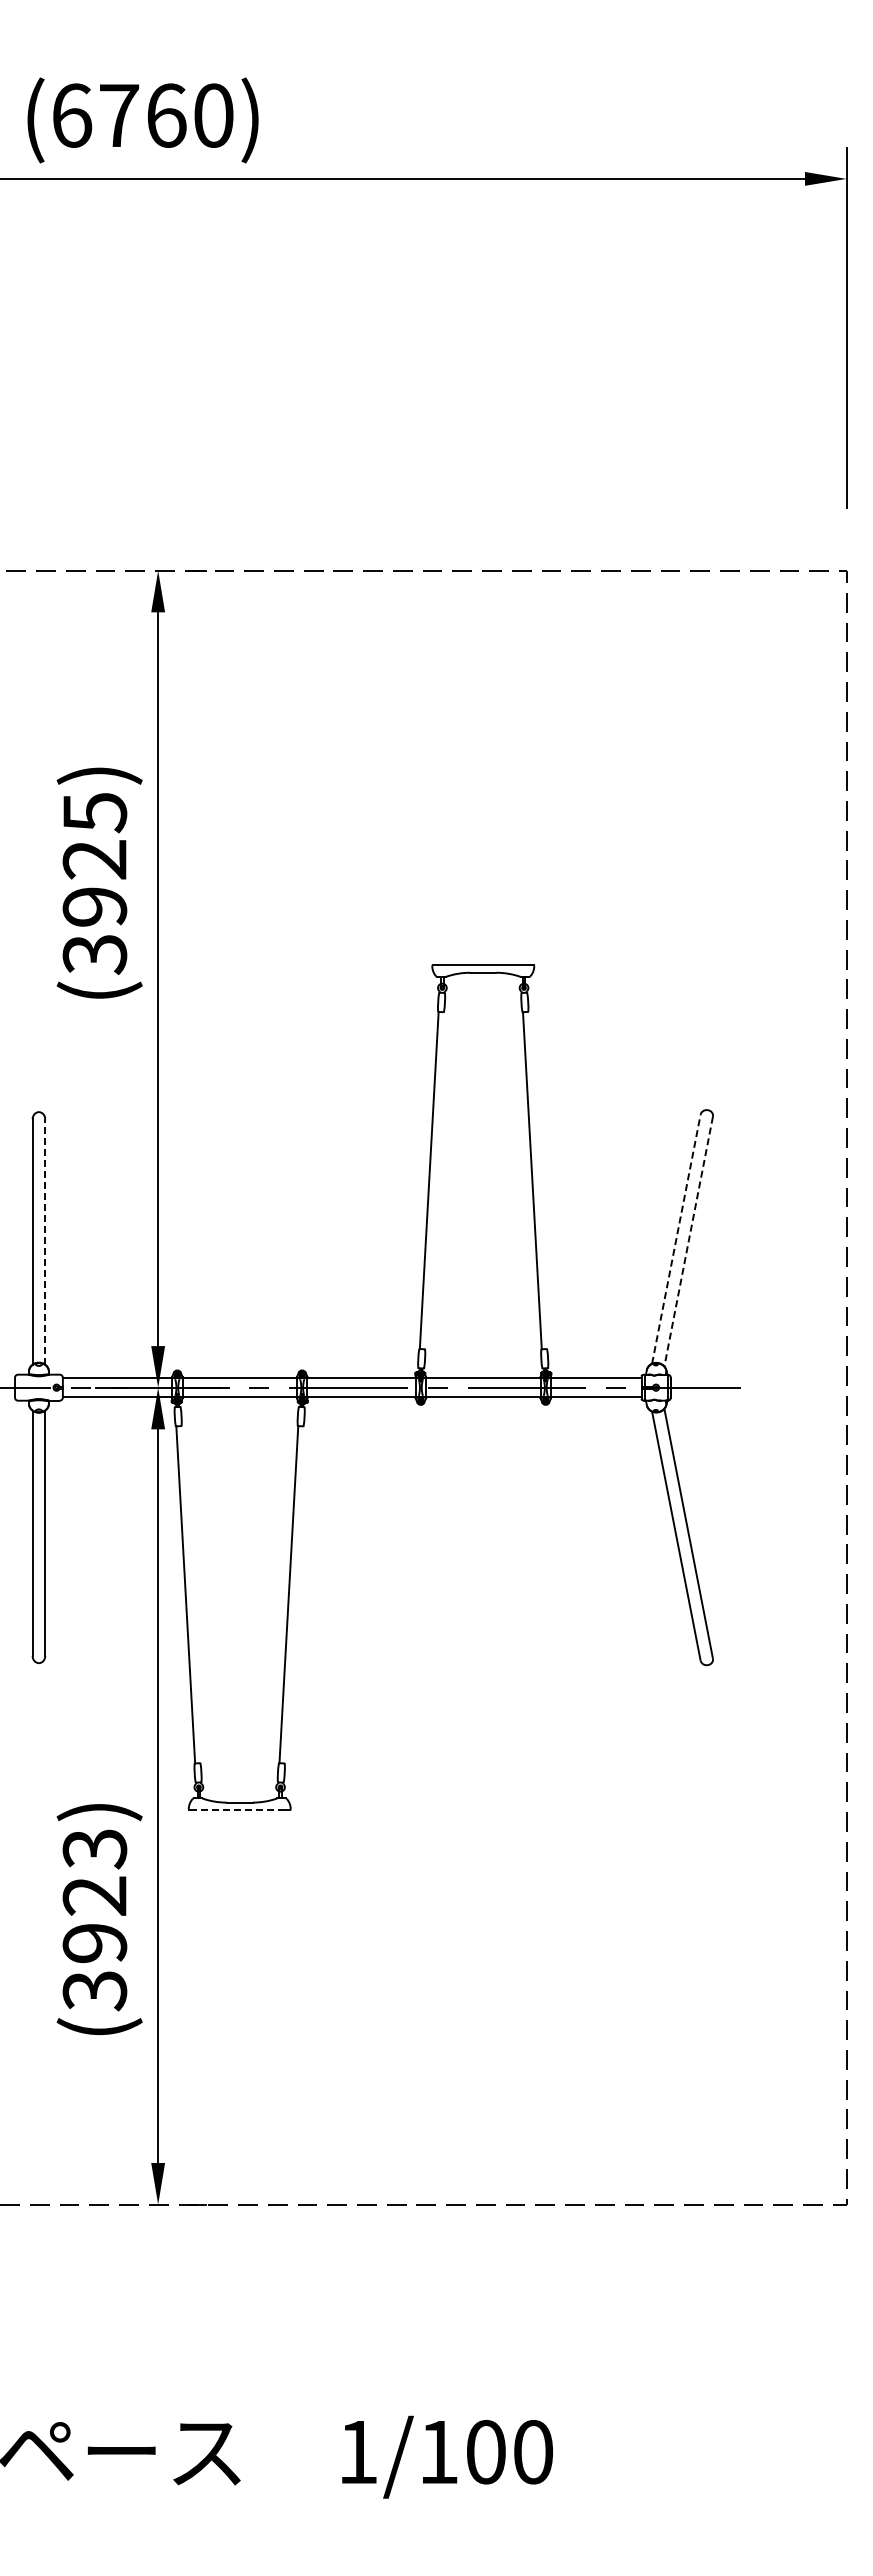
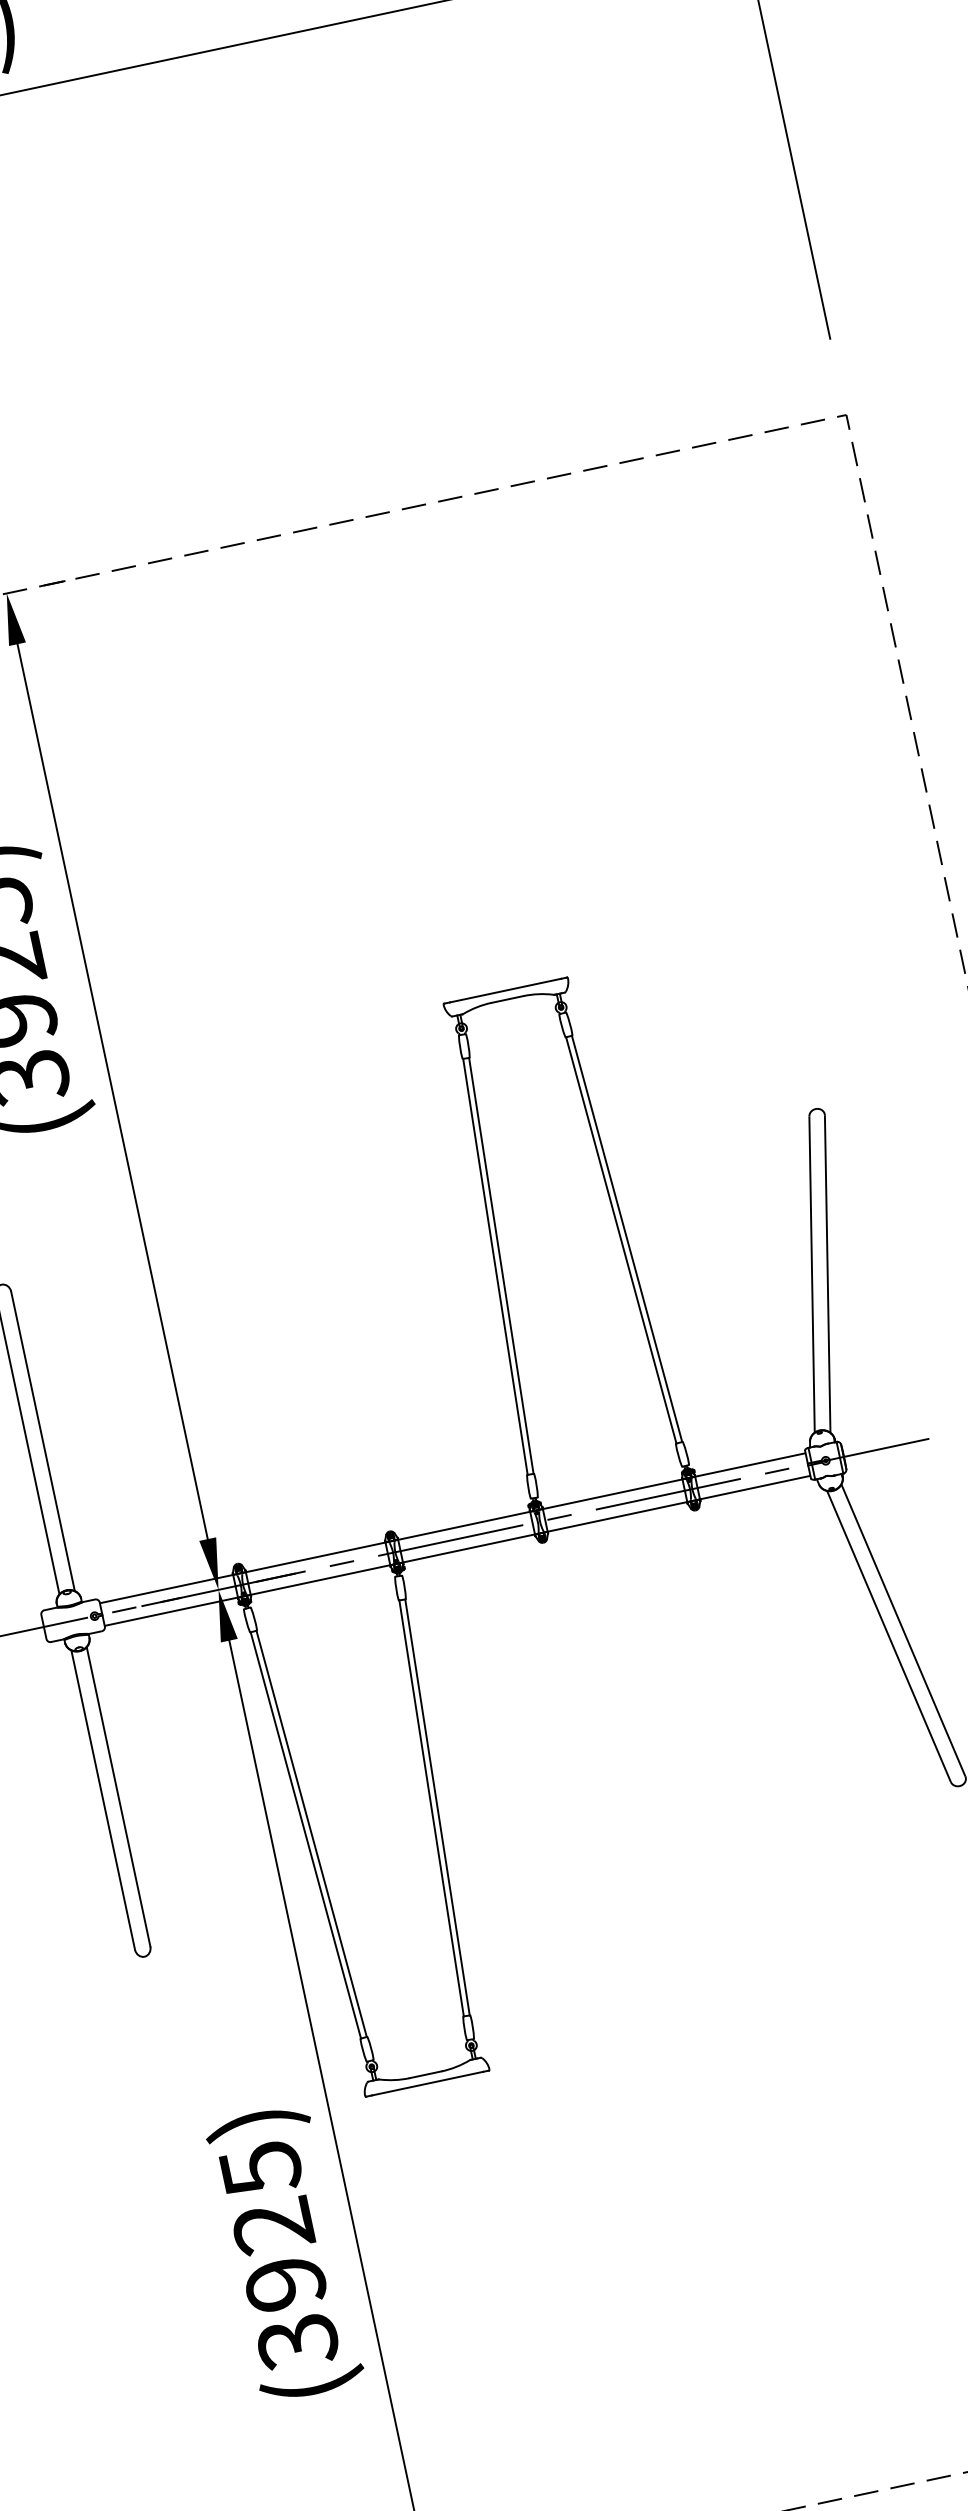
line: (433, 1180) -> (500, 1265), added
line: (536, 1180) -> (626, 1239), added
line: (676, 1239) -> (812, 1274), dashed -> solid
line: (45, 1241) -> (43, 1440), dashed -> solid
line: (688, 1241) -> (827, 1274), dashed -> solid
line: (190, 1594) -> (311, 1833), added
line: (293, 1594) -> (437, 1807), added
line: (239, 1809) -> (427, 2083), dashed -> solid
text: (94, 1849) -> (260, 2169), (3923) -> (3925)

